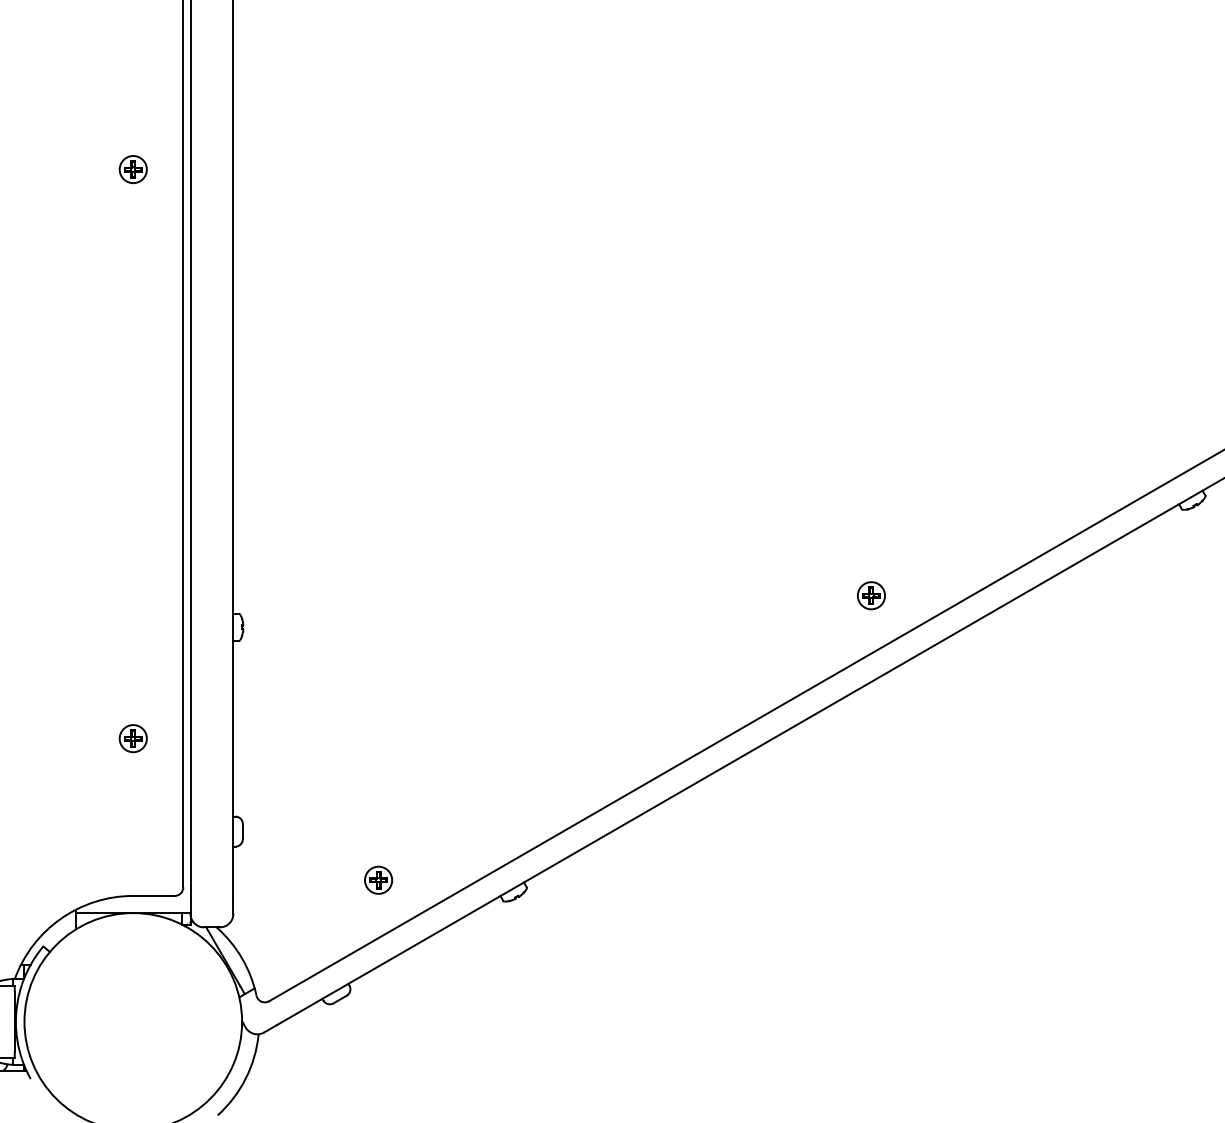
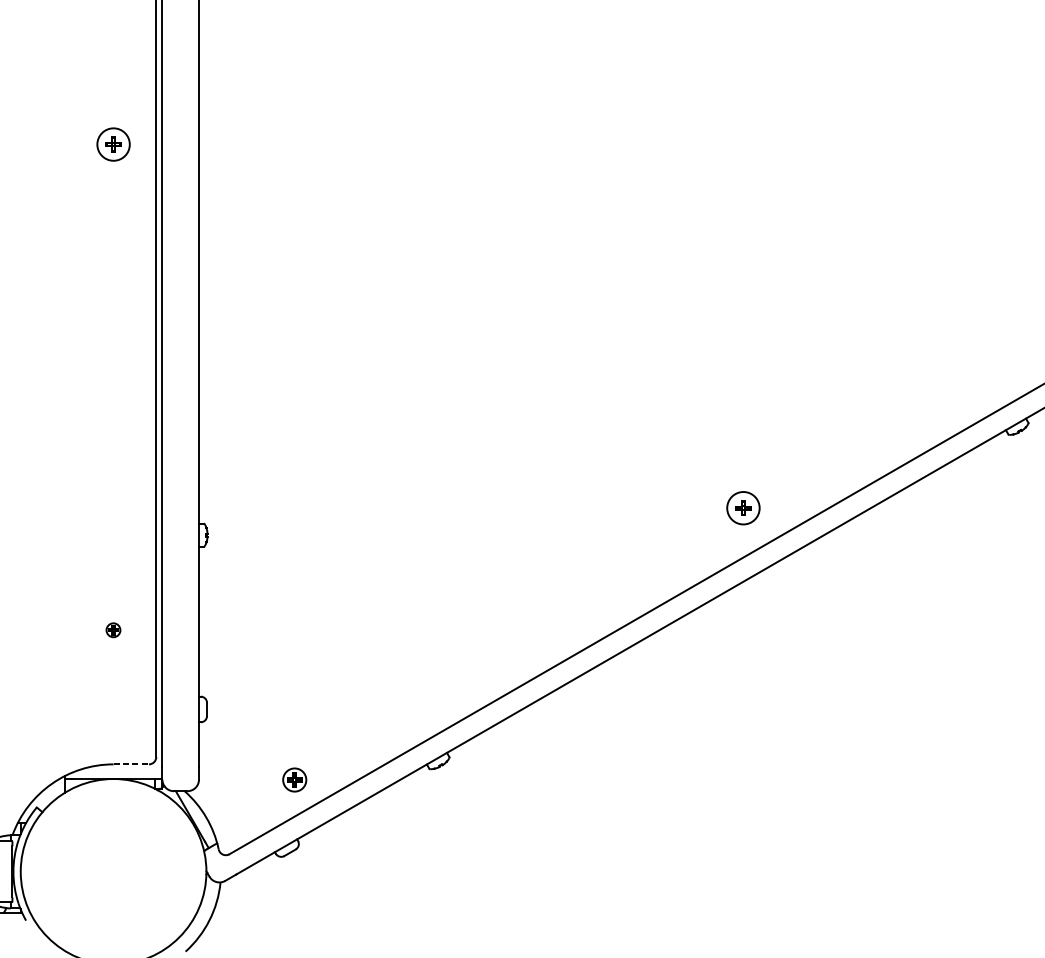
circle: (132, 169) -> (112, 144), size x1.4
circle: (871, 595) -> (743, 508), size x1.4
part: (132, 738) -> (112, 630), size x0.6
part: (378, 879) -> (294, 779), moved
line: (154, 895) -> (131, 764), solid -> dashed

